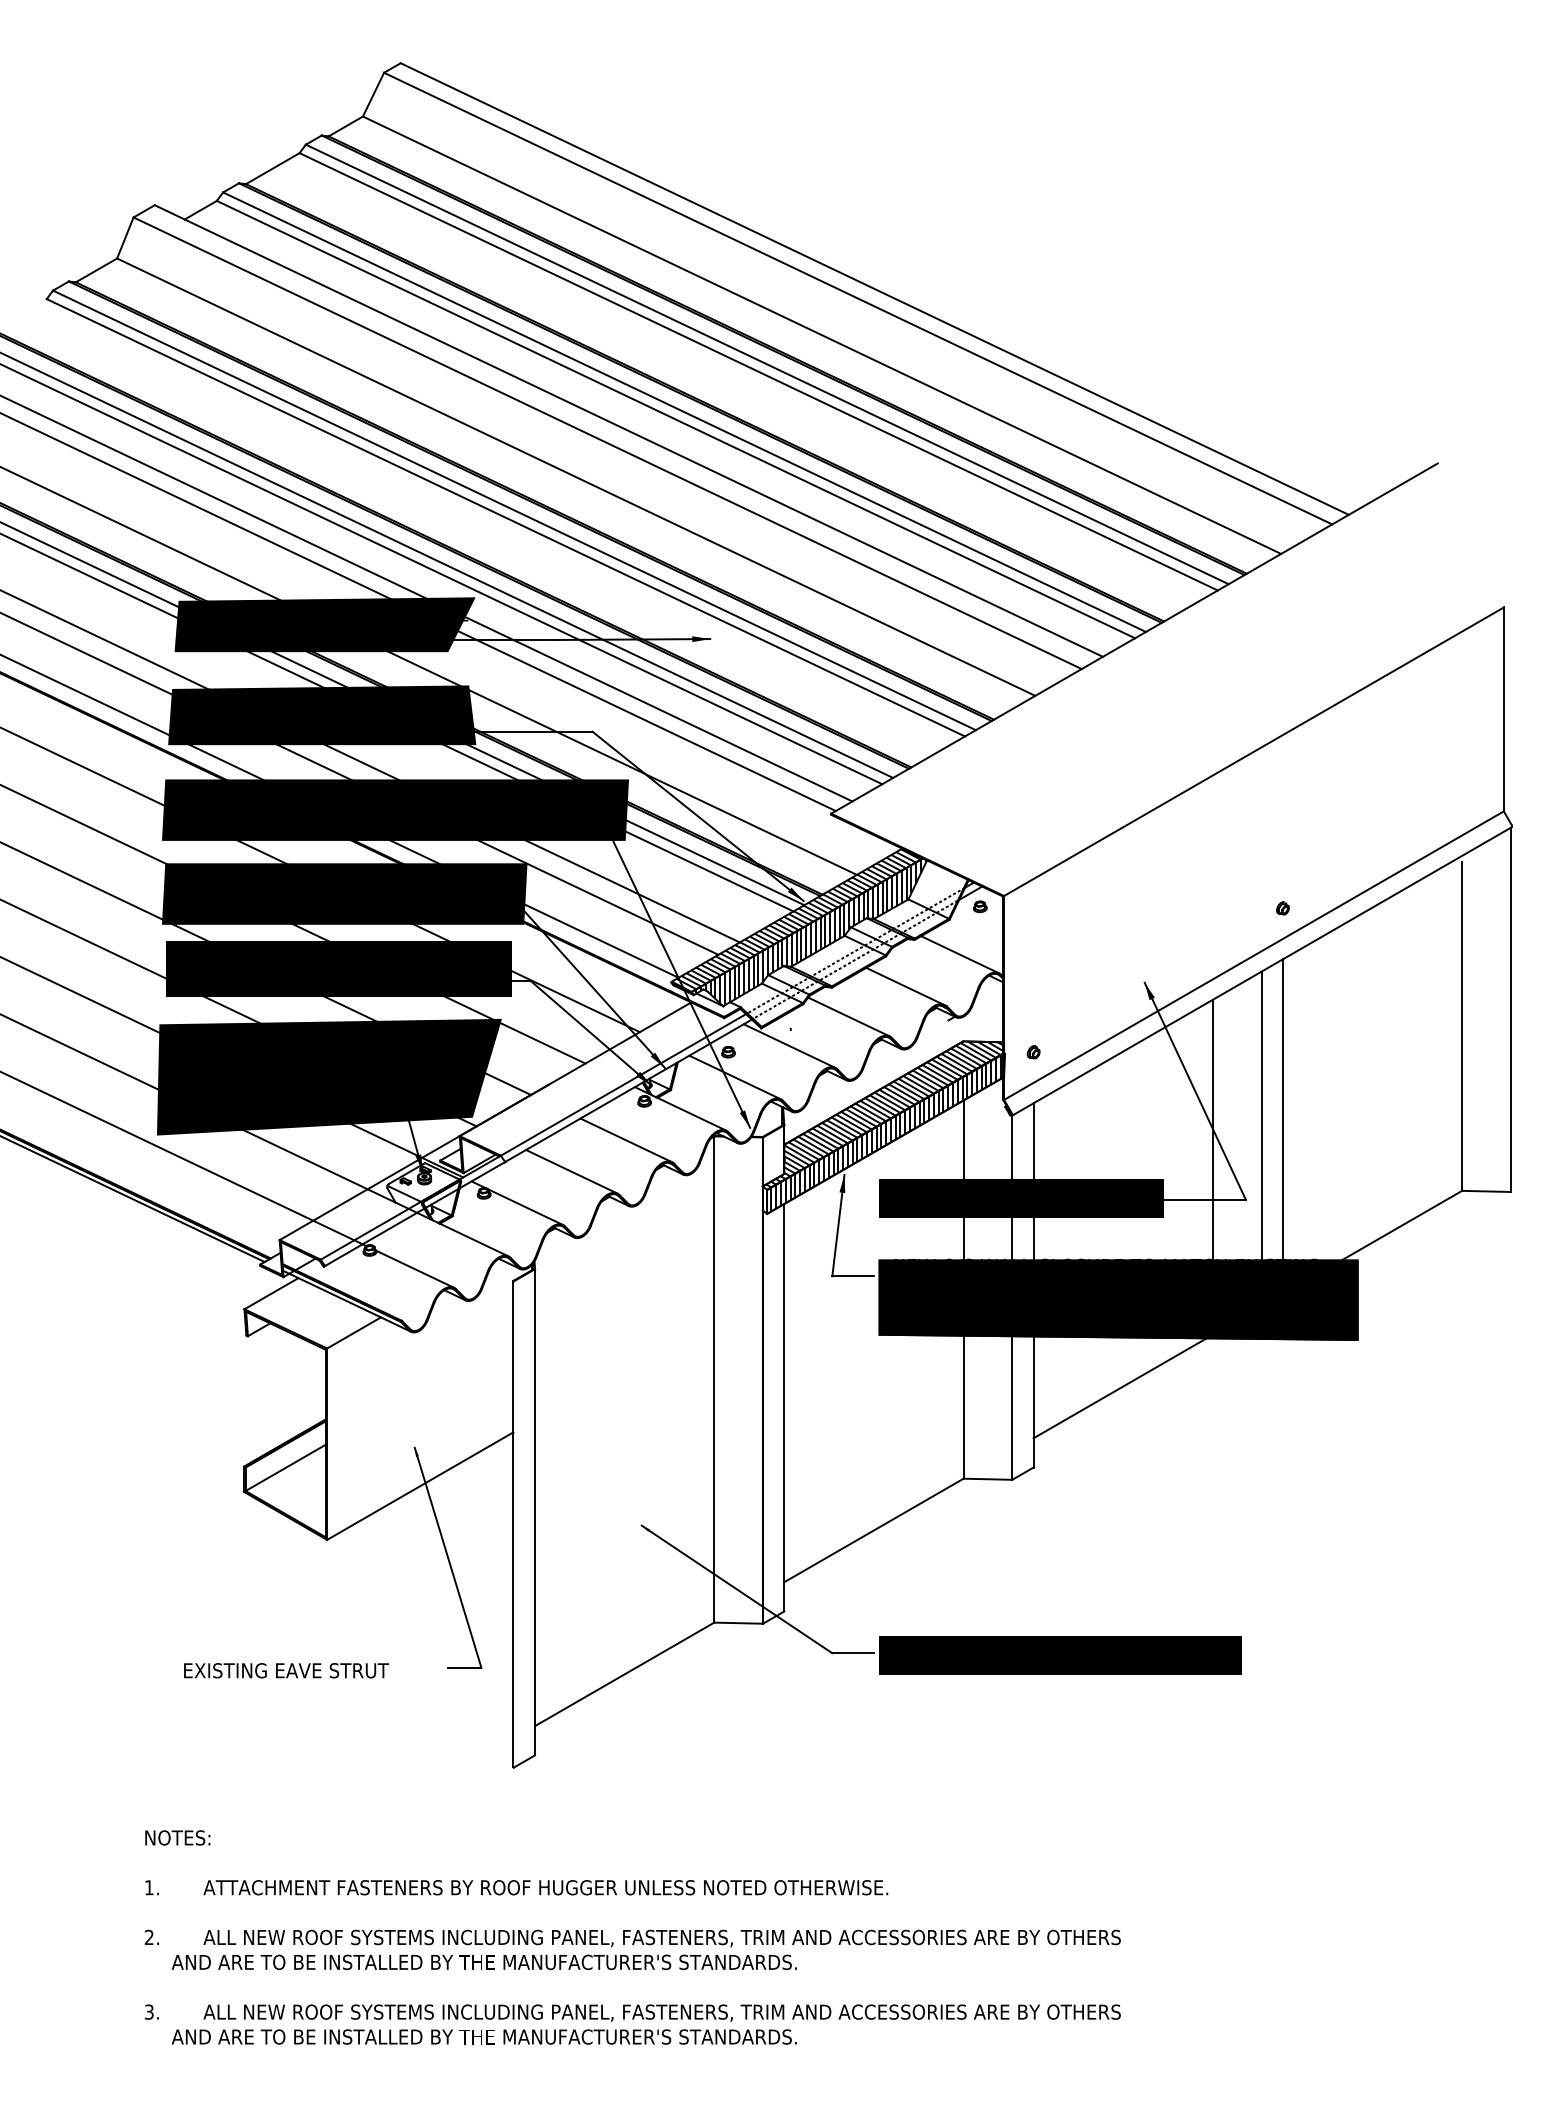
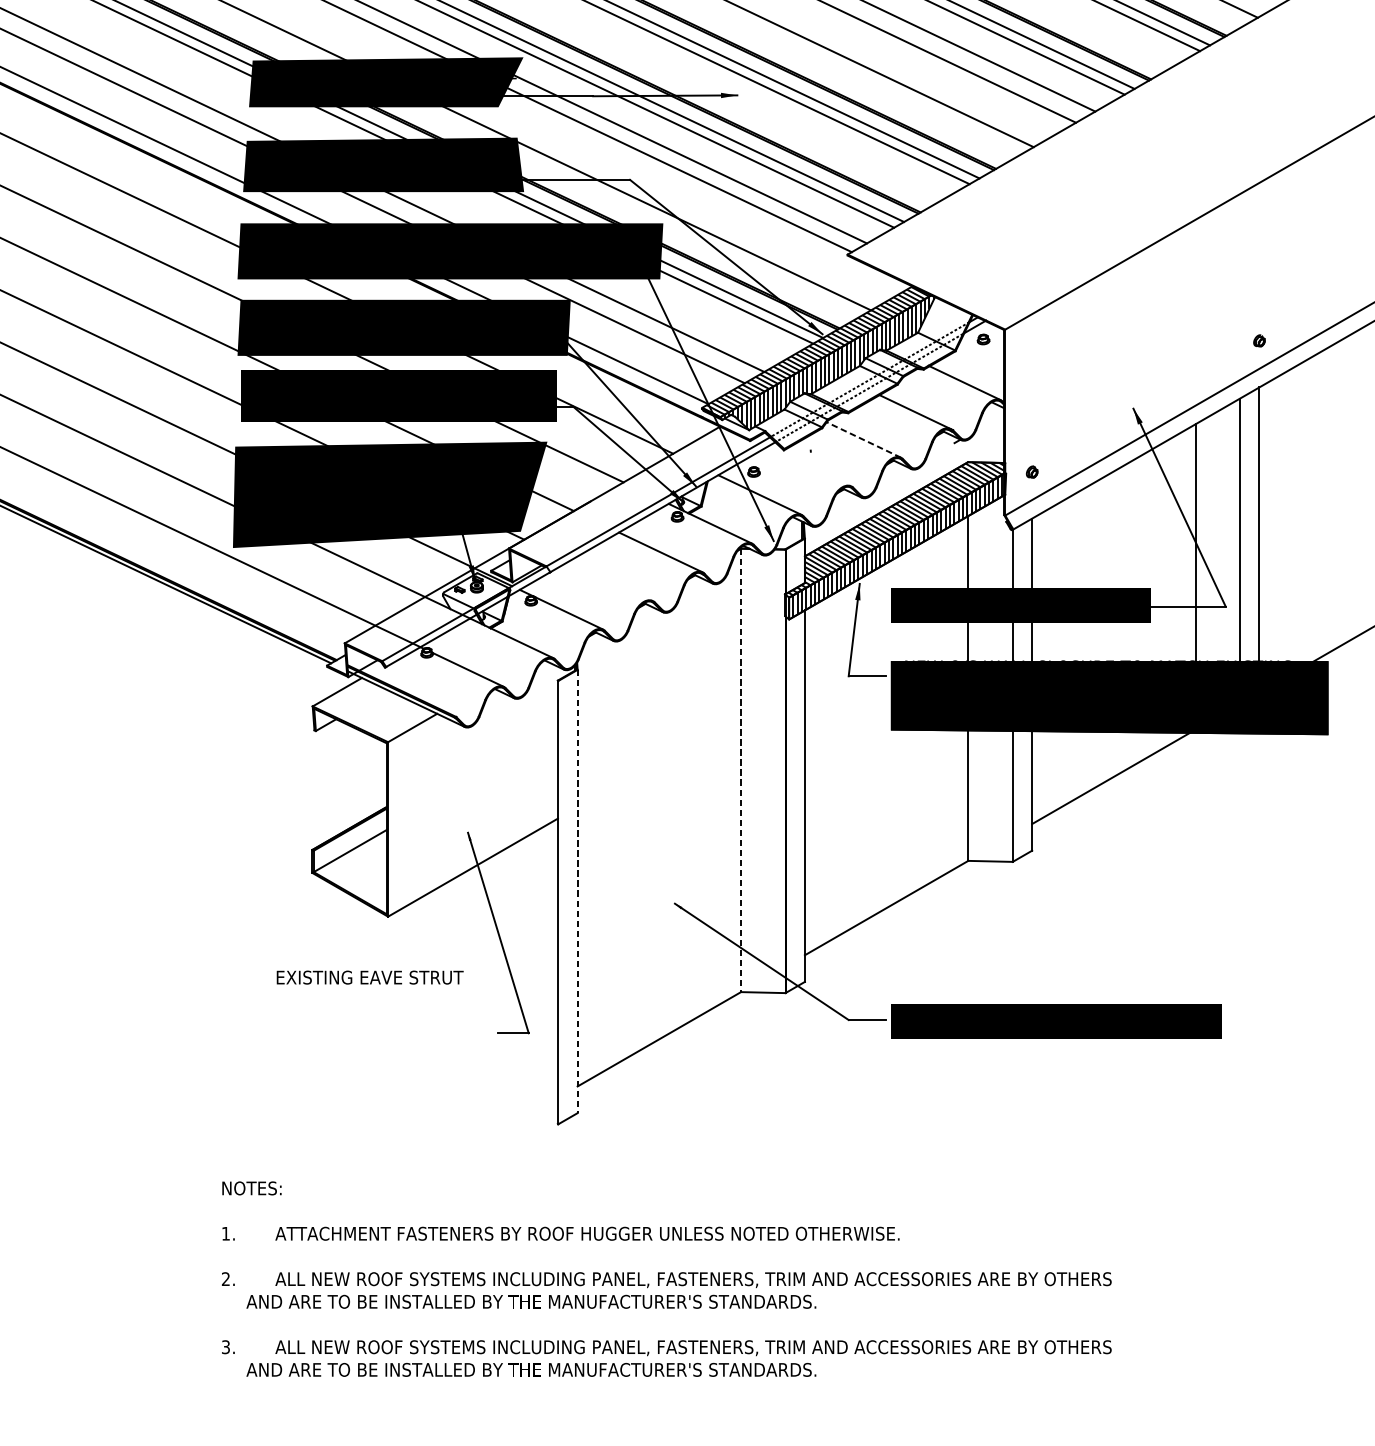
line: (848, 1016) -> (863, 439), solid -> dashed
line: (789, 1045) -> (809, 465), removed
line: (571, 1171) -> (610, 580), removed
line: (714, 1380) -> (741, 771), solid -> dashed
line: (535, 1512) -> (578, 891), solid -> dashed
text: (286, 1670) -> (370, 977), moved

